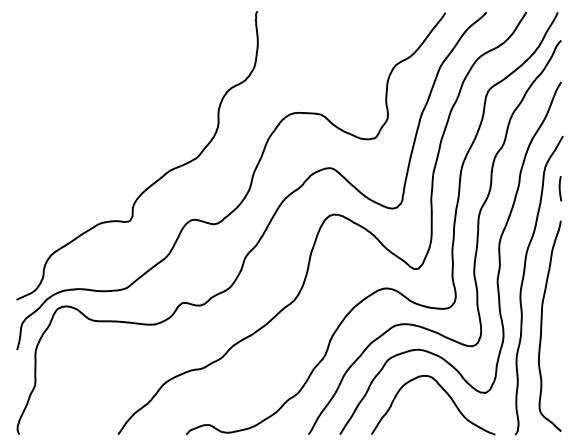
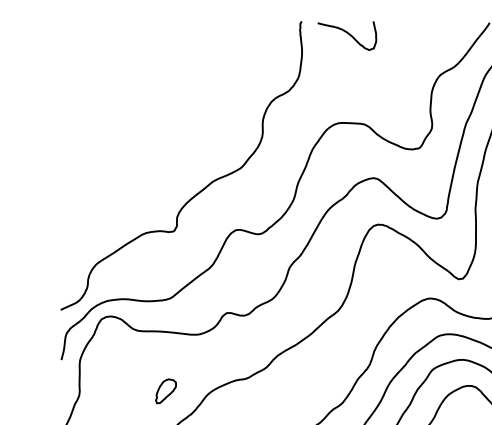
curve: (303, 24) -> (347, 34), added
part: (121, 380) -> (165, 390), added

